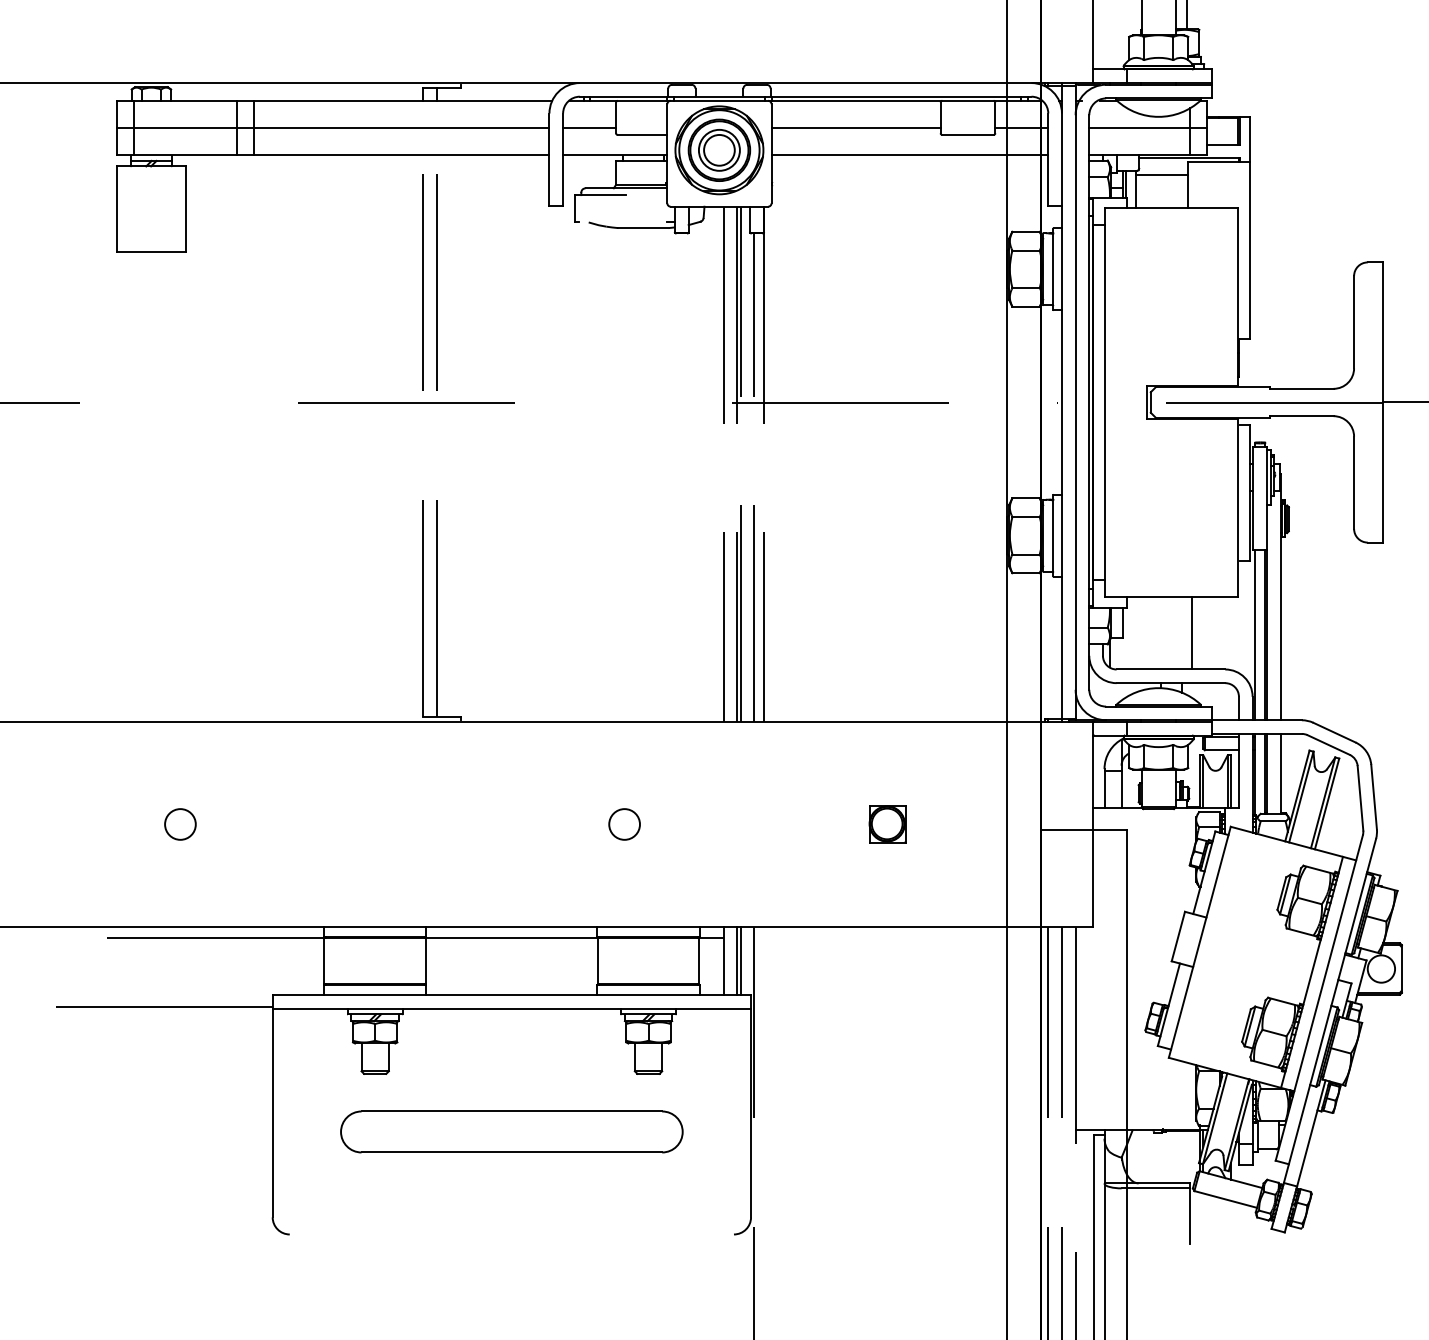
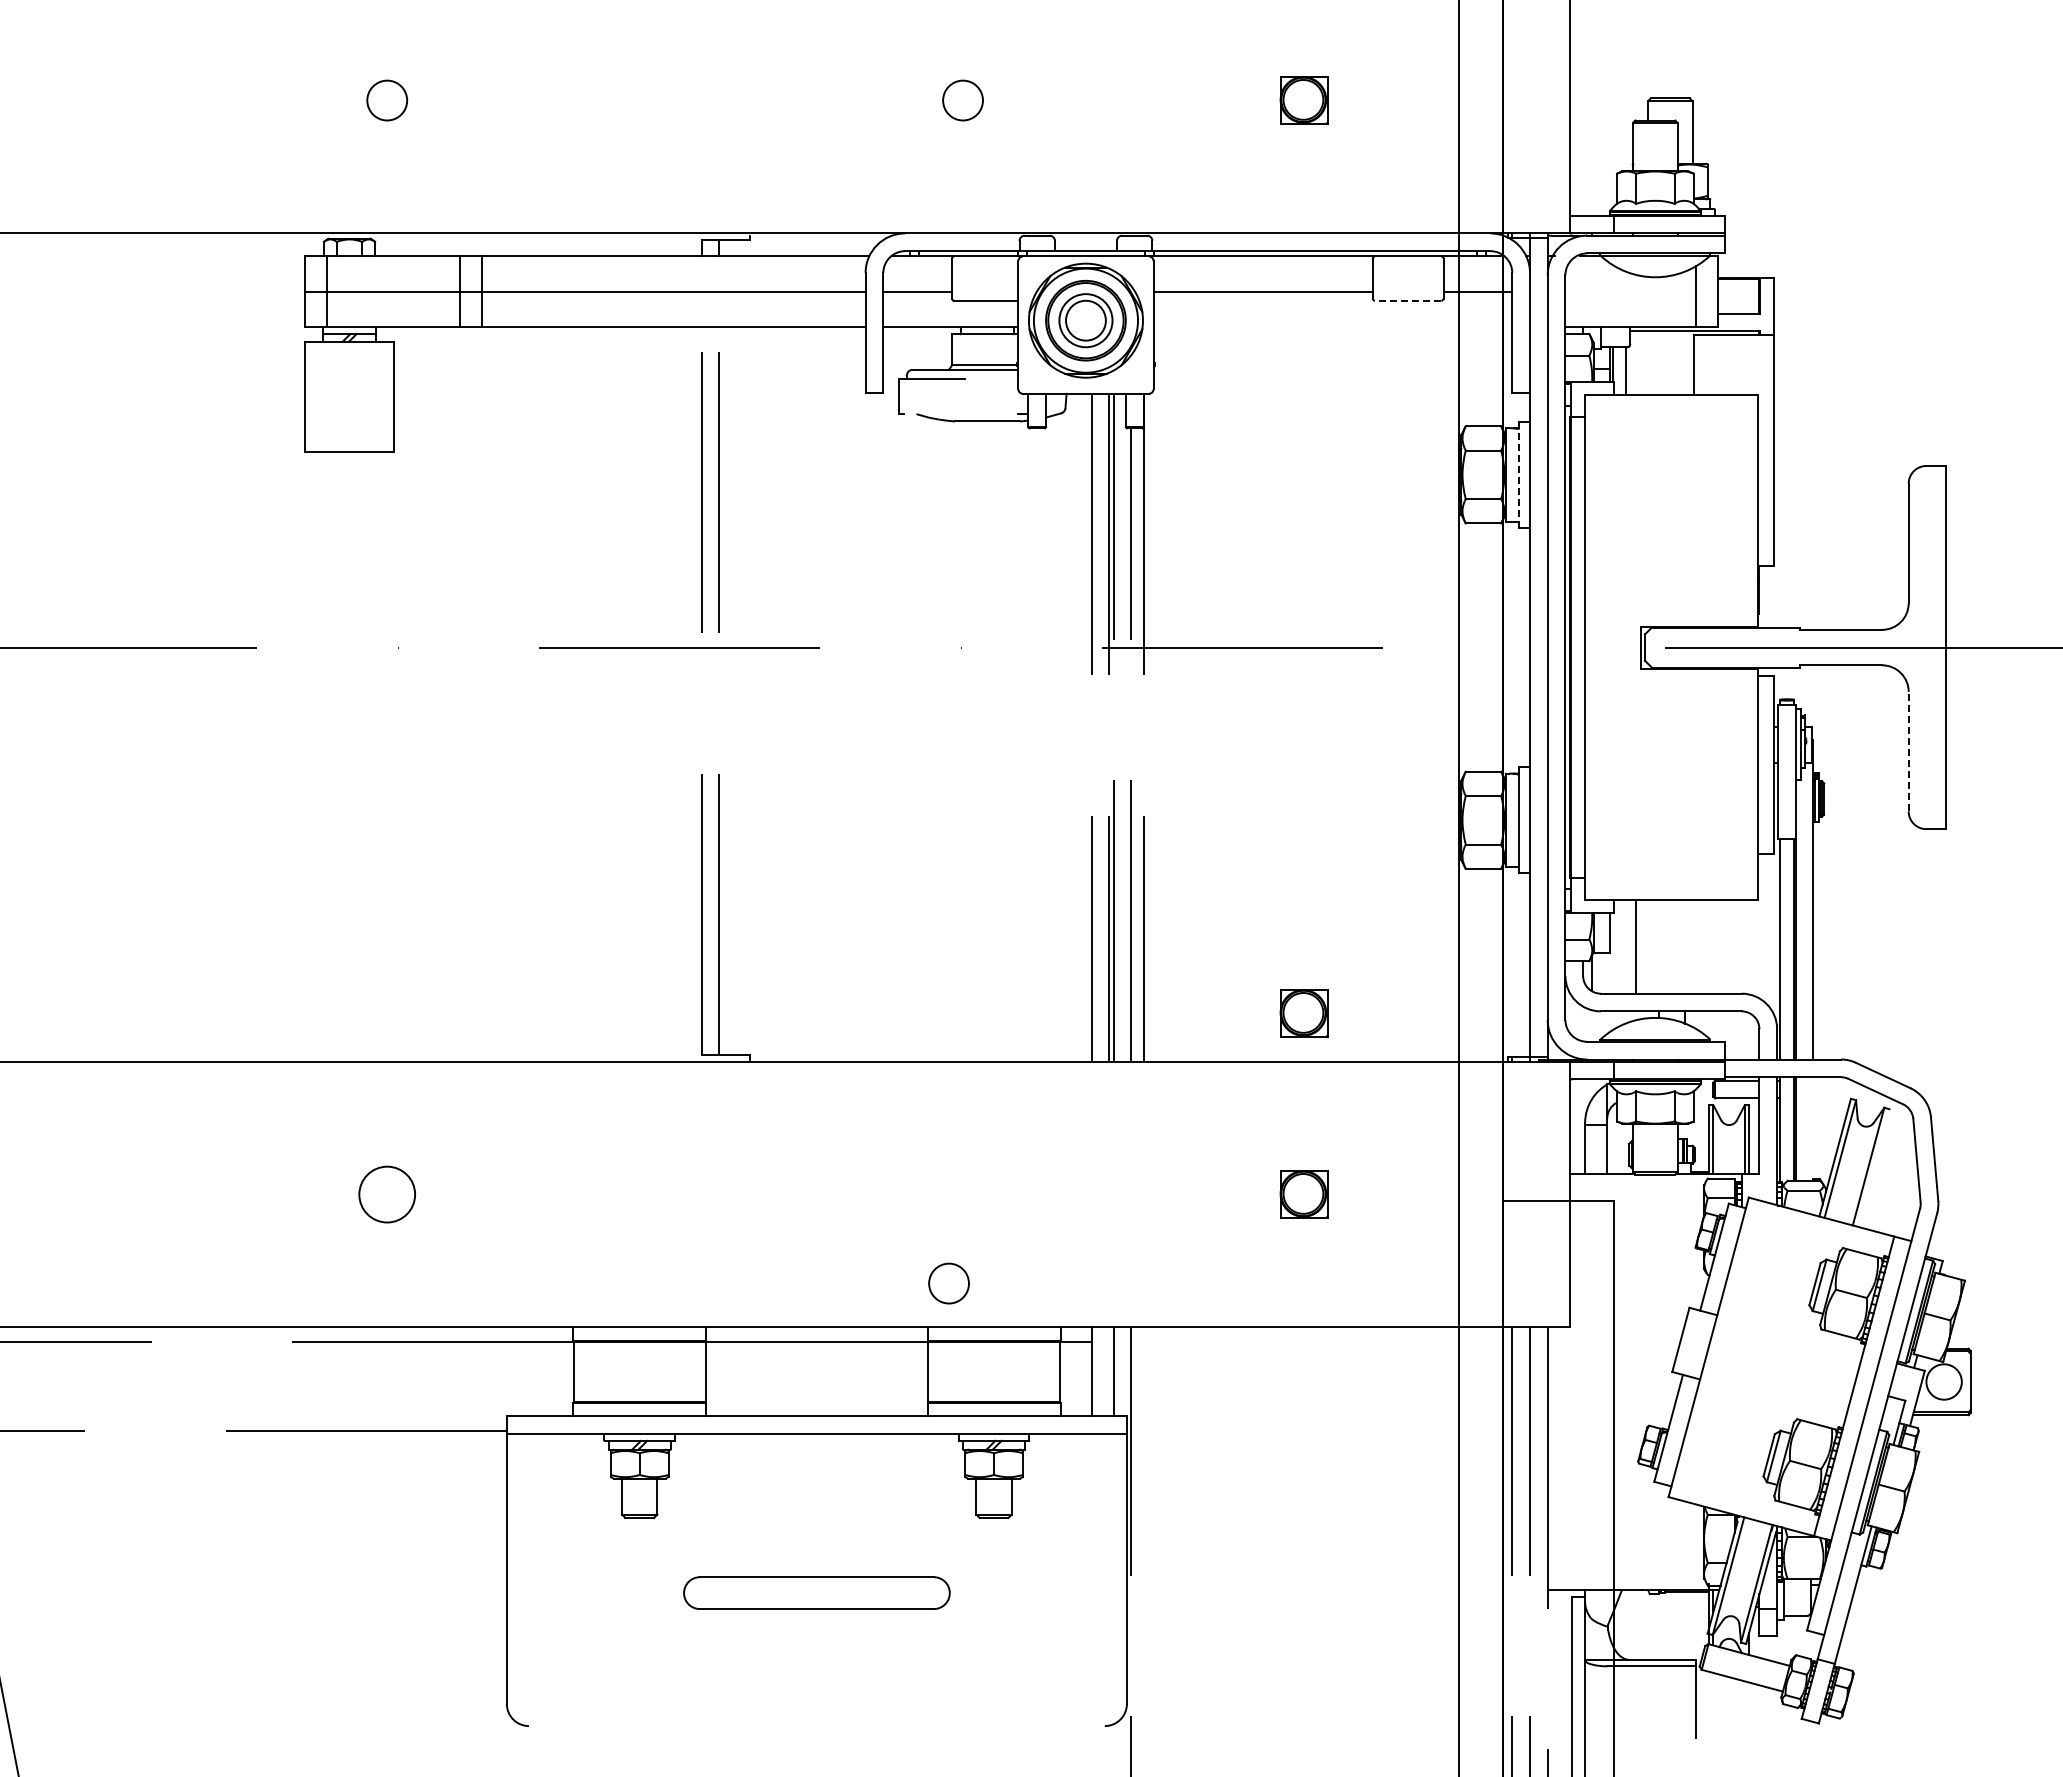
line: (1147, 127) -> (1641, 291), removed
line: (967, 134) -> (1407, 300), solid -> dashed
line: (909, 155) -> (1332, 327), removed
line: (1161, 175) -> (1659, 353), removed
line: (1053, 268) -> (1518, 474), solid -> dashed
line: (1353, 482) -> (1908, 751), solid -> dashed
line: (1191, 633) -> (1635, 946), moved
part: (887, 684) -> (1303, 1013), added
line: (1280, 773) -> (1813, 1128), removed
line: (1326, 803) -> (1873, 1167), removed
circle: (180, 824) -> (387, 1194), size x1.4
circle: (624, 824) -> (948, 1283), moved
line: (737, 960) -> (1109, 1371), removed
part: (511, 1131) -> (816, 1592), size x0.6

